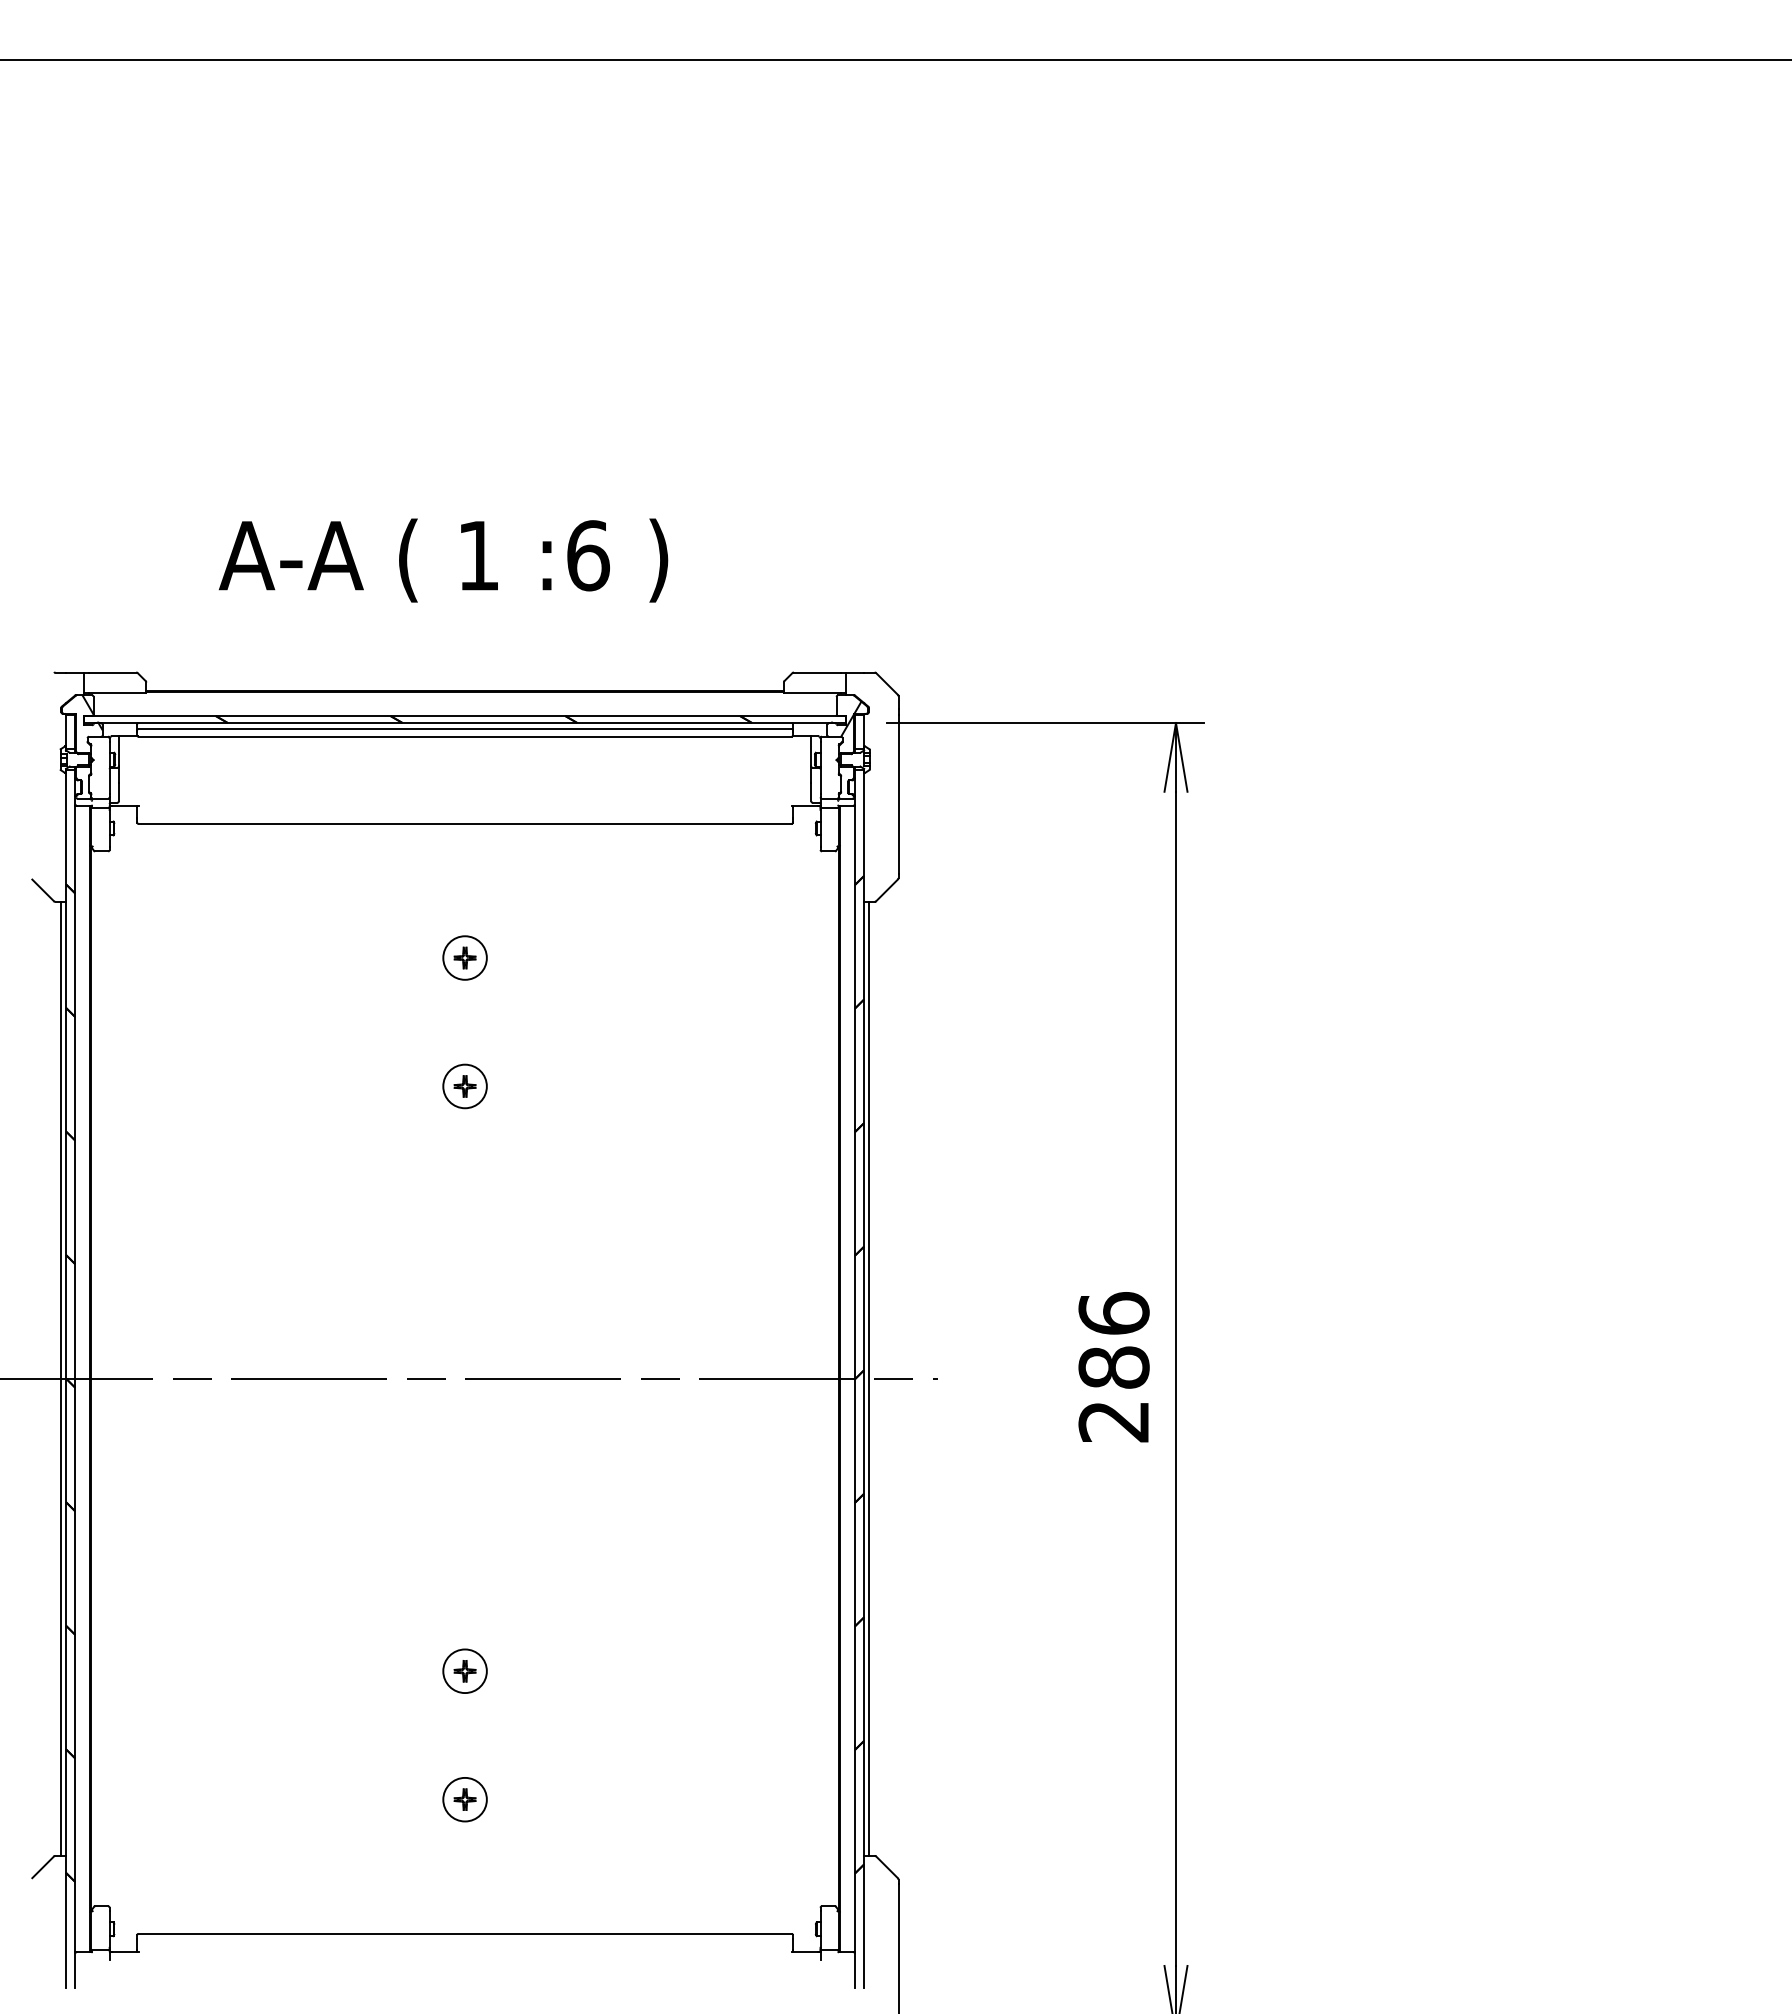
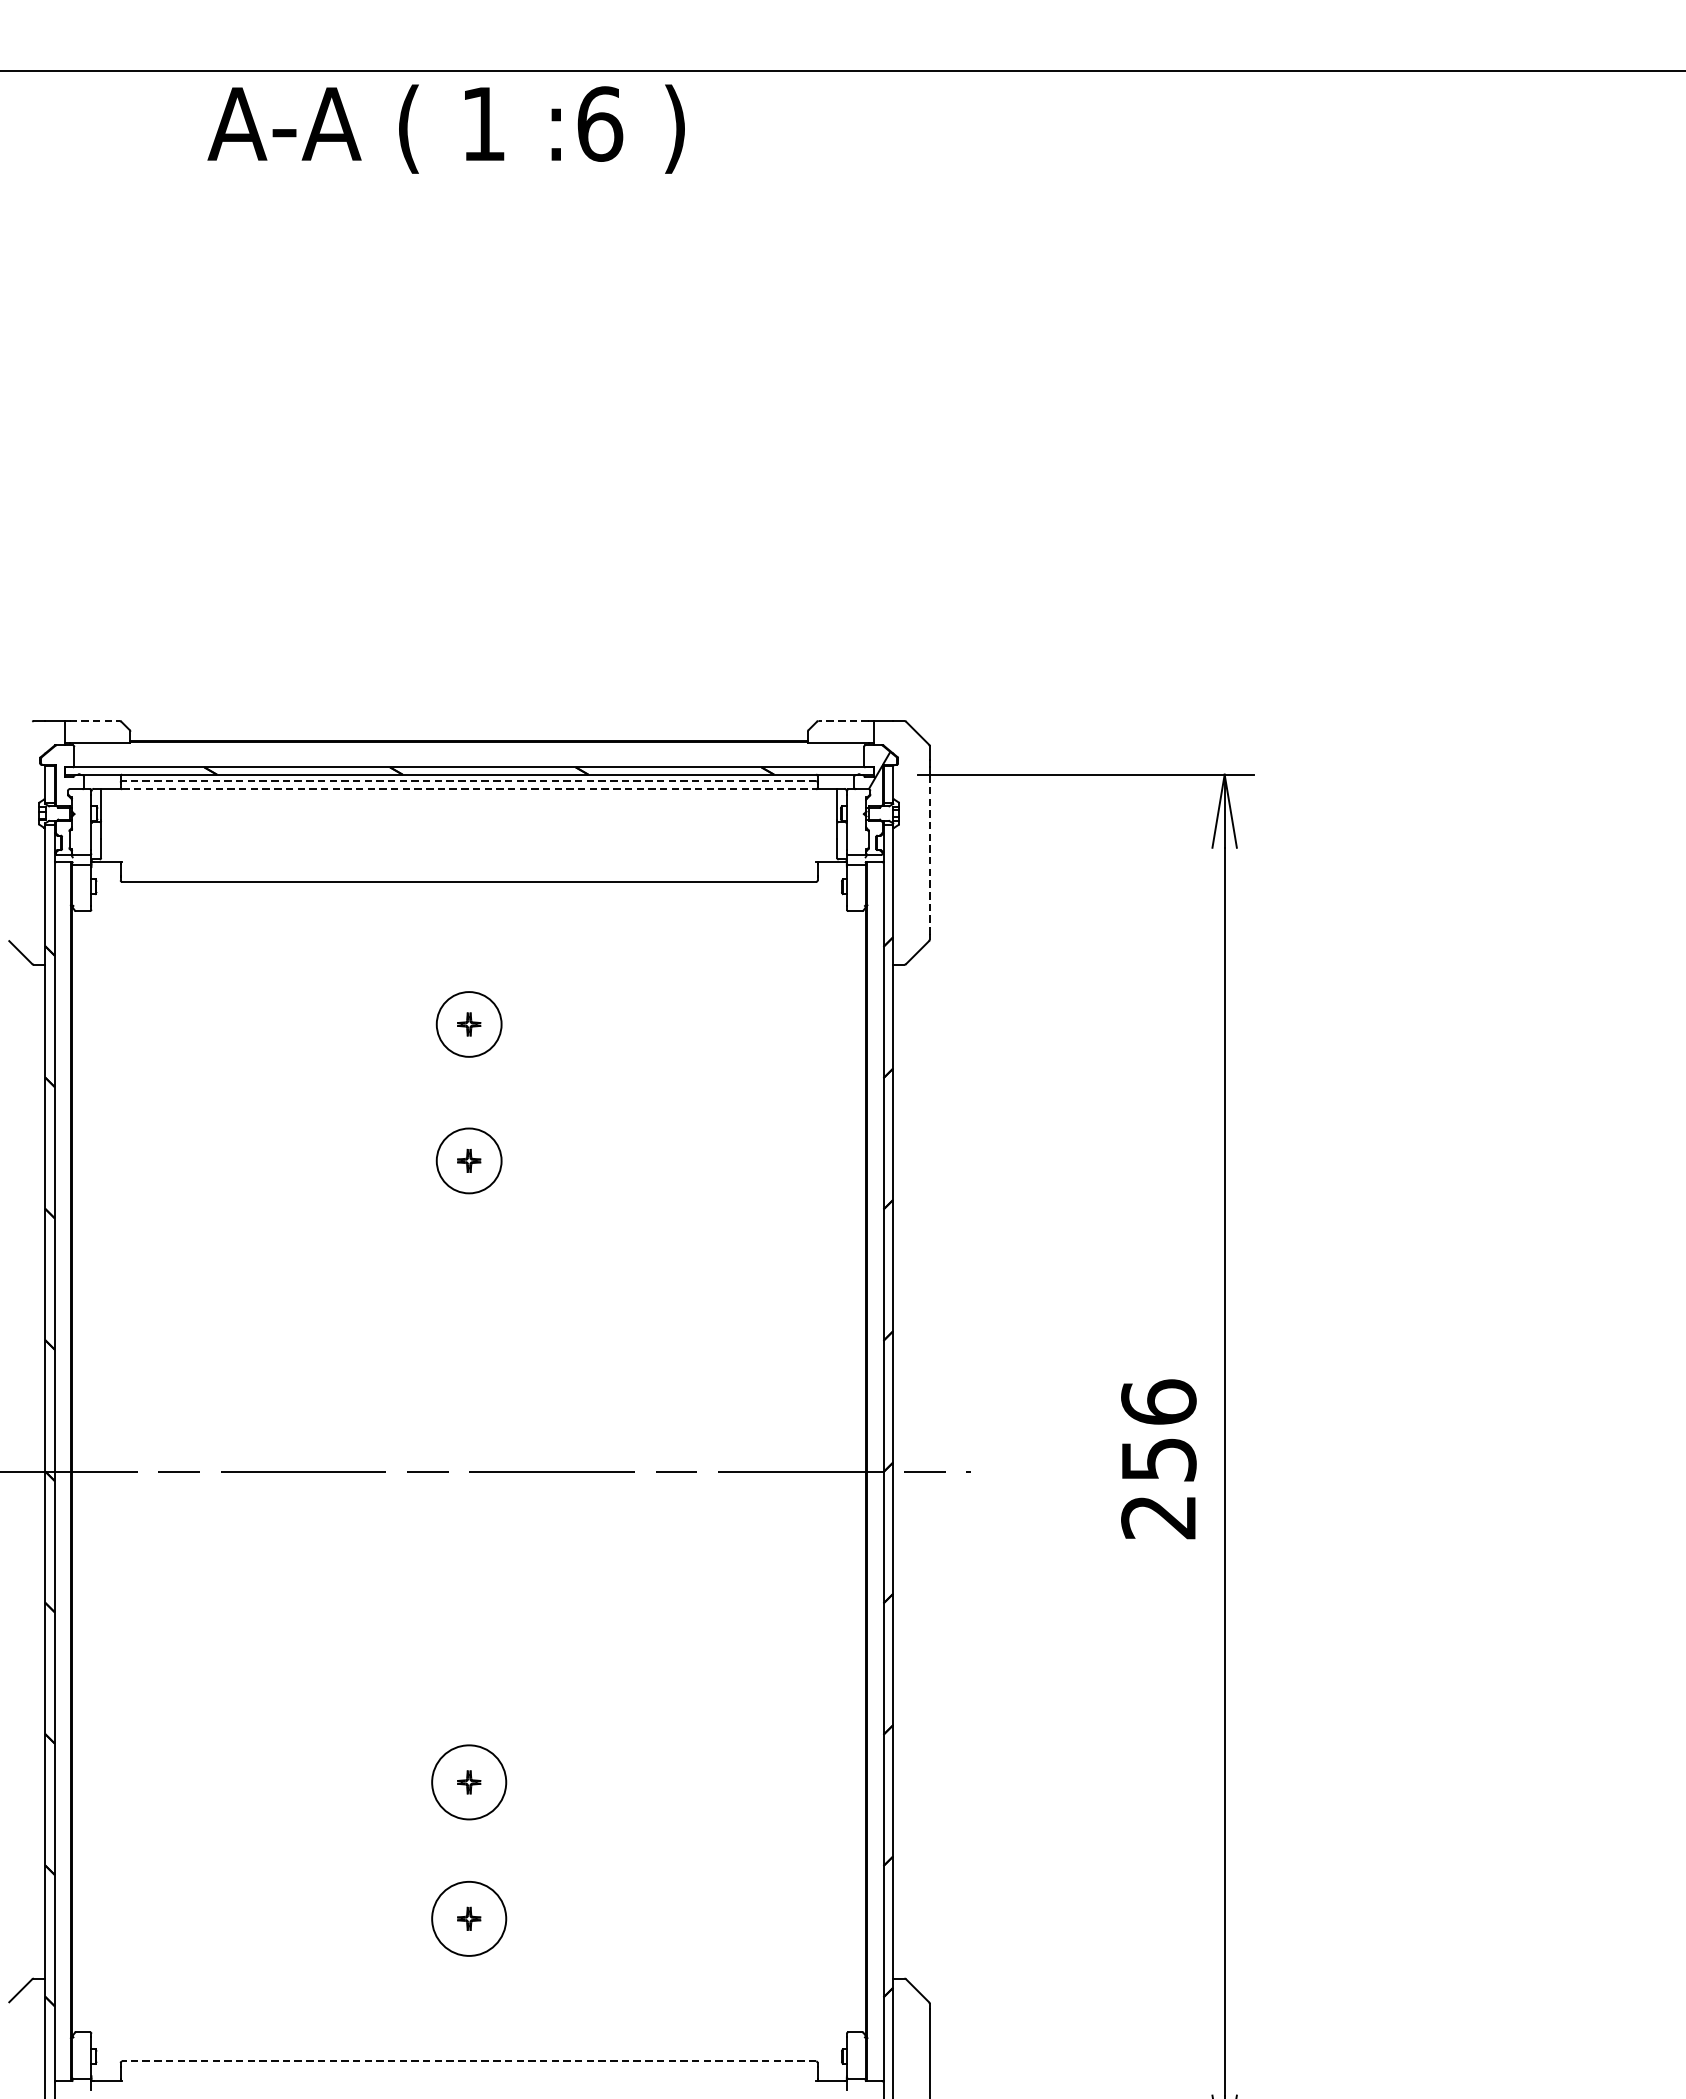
text: (443, 560) -> (446, 129), moved
line: (112, 672) -> (94, 721), solid -> dashed
line: (817, 672) -> (843, 721), solid -> dashed
hatch: (92, 712) -> (73, 763), removed
line: (465, 728) -> (469, 780), solid -> dashed
line: (465, 736) -> (469, 789), solid -> dashed
line: (898, 797) -> (929, 853), solid -> dashed
circle: (464, 957) -> (468, 1023), size x1.4
circle: (464, 1086) -> (468, 1160), size x1.4
text: (1113, 1367) -> (1158, 1459), 286 -> 256
line: (61, 1378) -> (40, 1471), removed
line: (868, 1378) -> (897, 1471), removed
circle: (464, 1671) -> (468, 1782), size x1.6
circle: (464, 1799) -> (468, 1918), size x1.6
line: (465, 1933) -> (469, 2061), solid -> dashed

